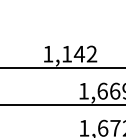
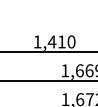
text: (79, 53) -> (61, 41), 1,142 -> 1,410

